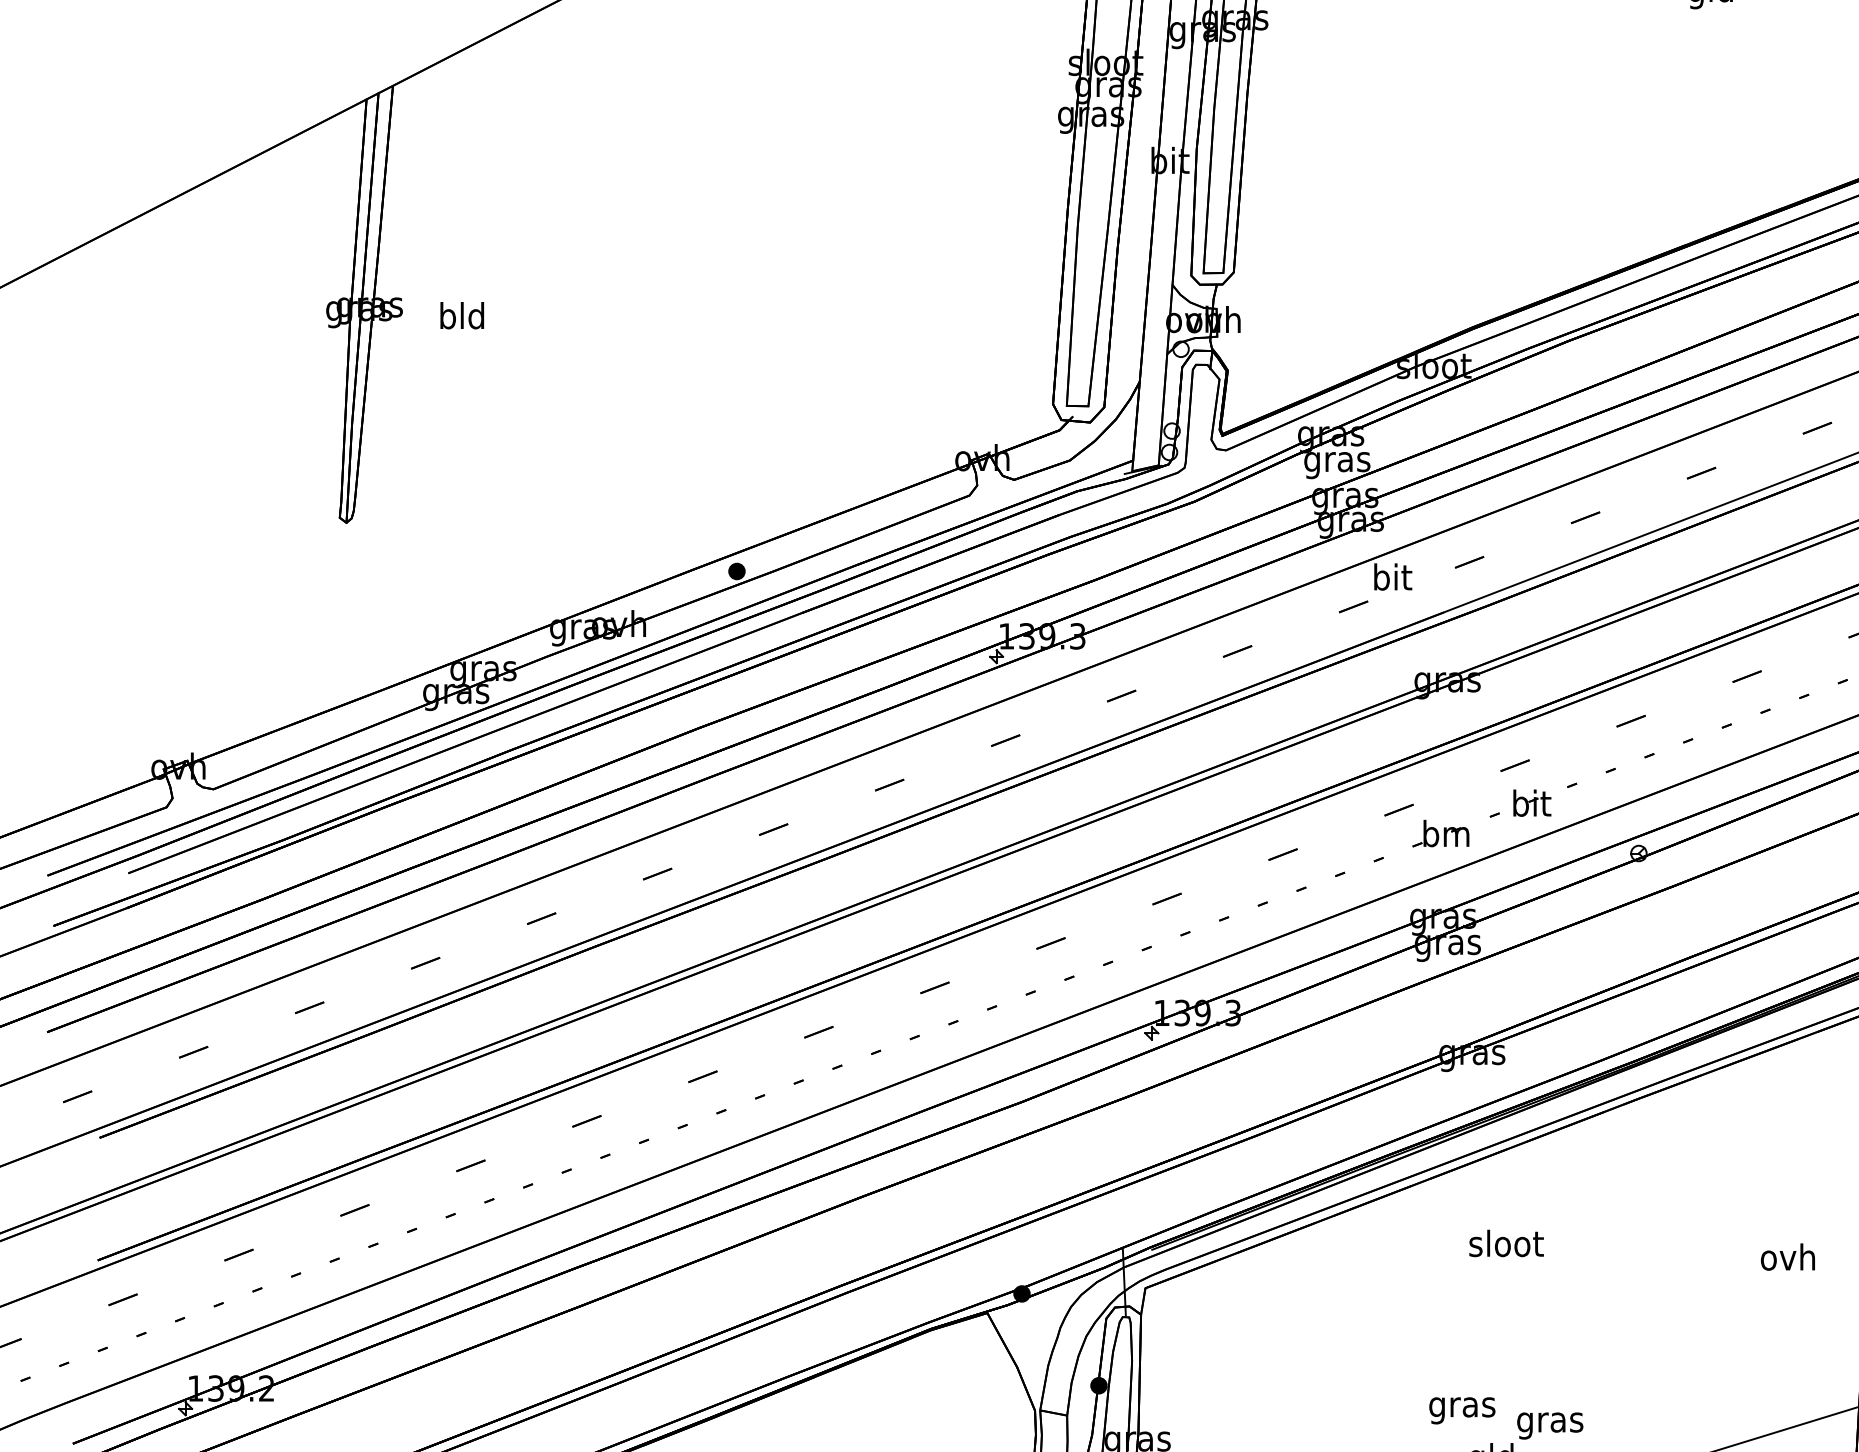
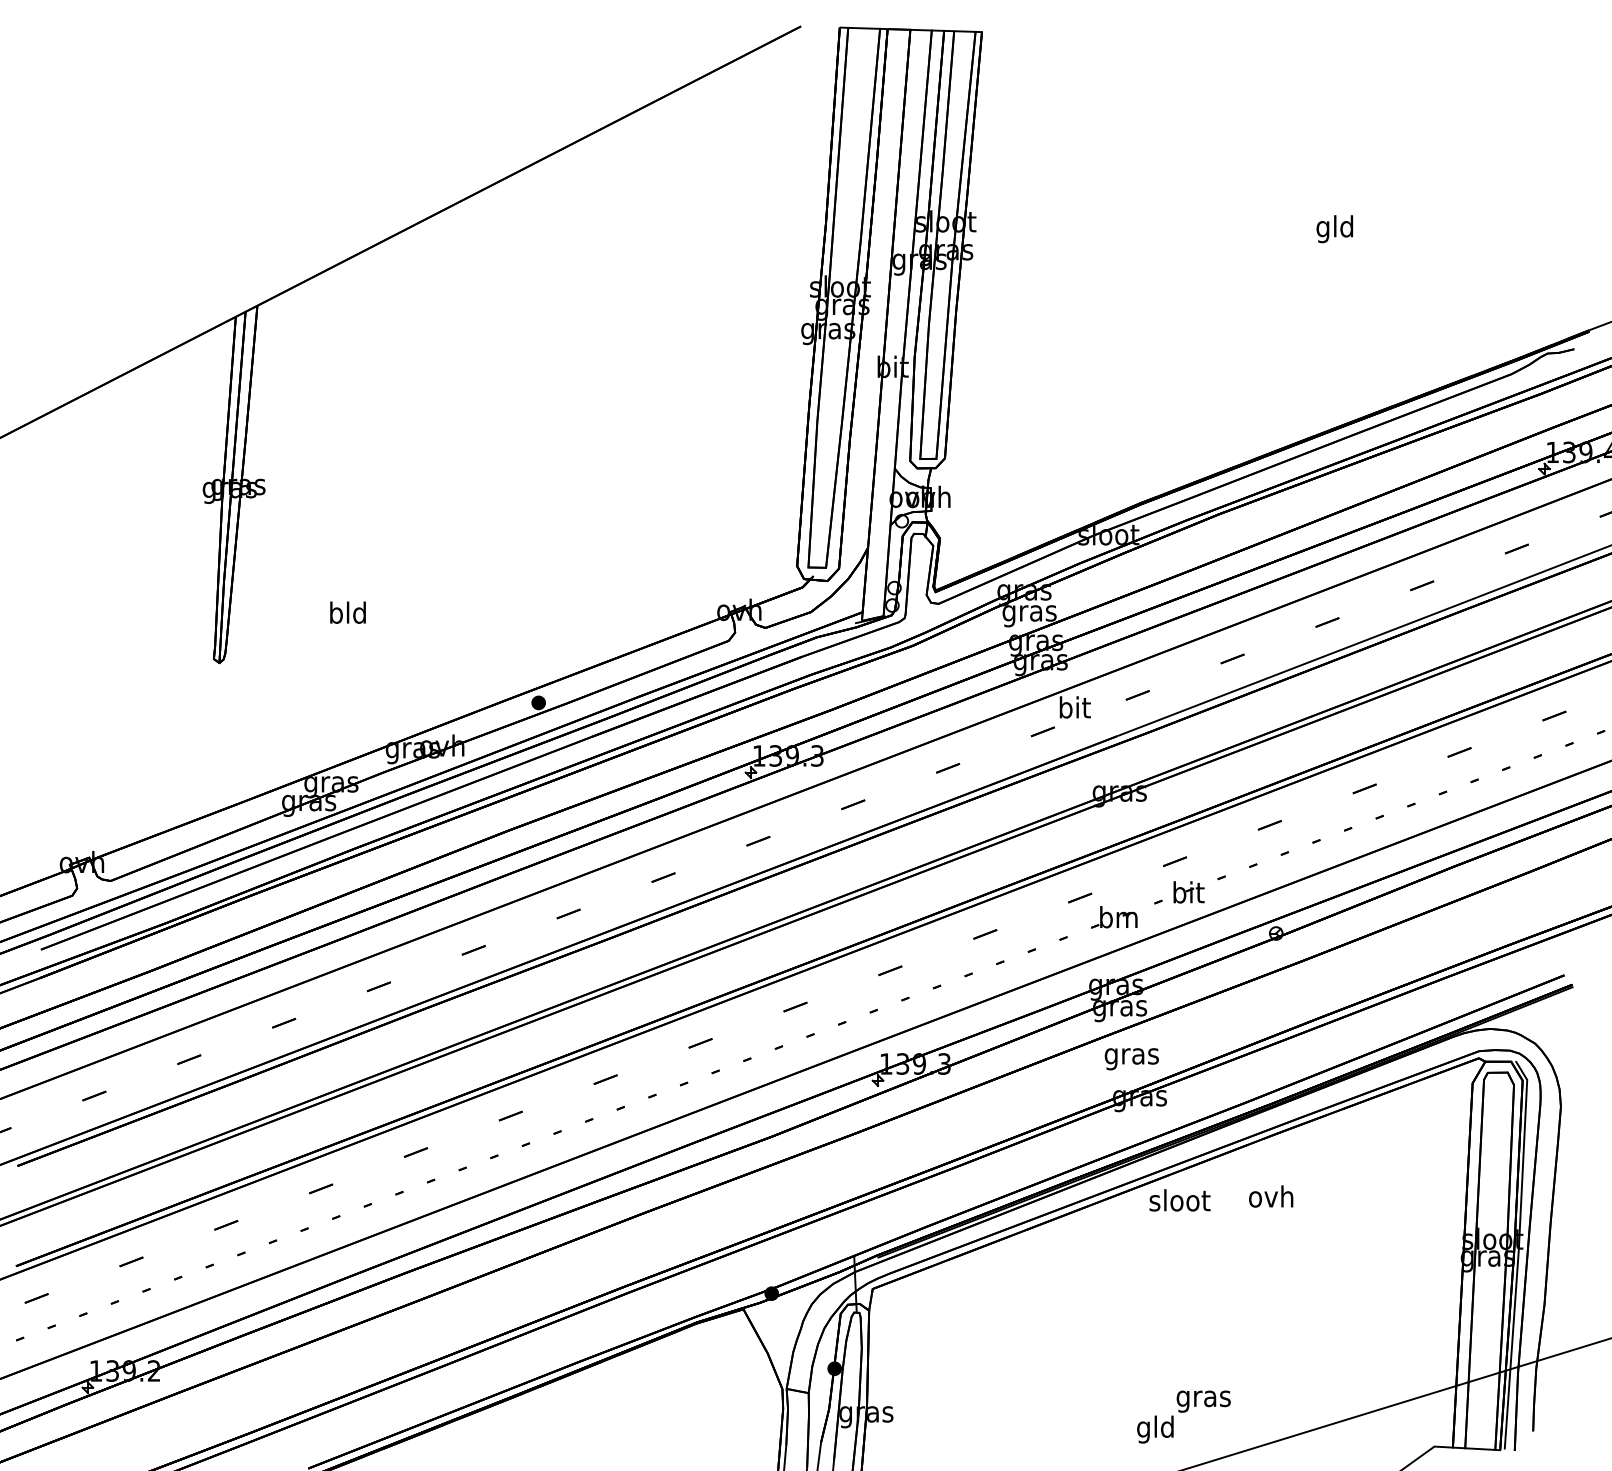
text: (461, 315) -> (347, 612), moved
text: (1505, 1243) -> (1179, 1200), moved
text: (1788, 1257) -> (1271, 1196), moved
text: (1461, 1411) -> (1131, 1059), moved

